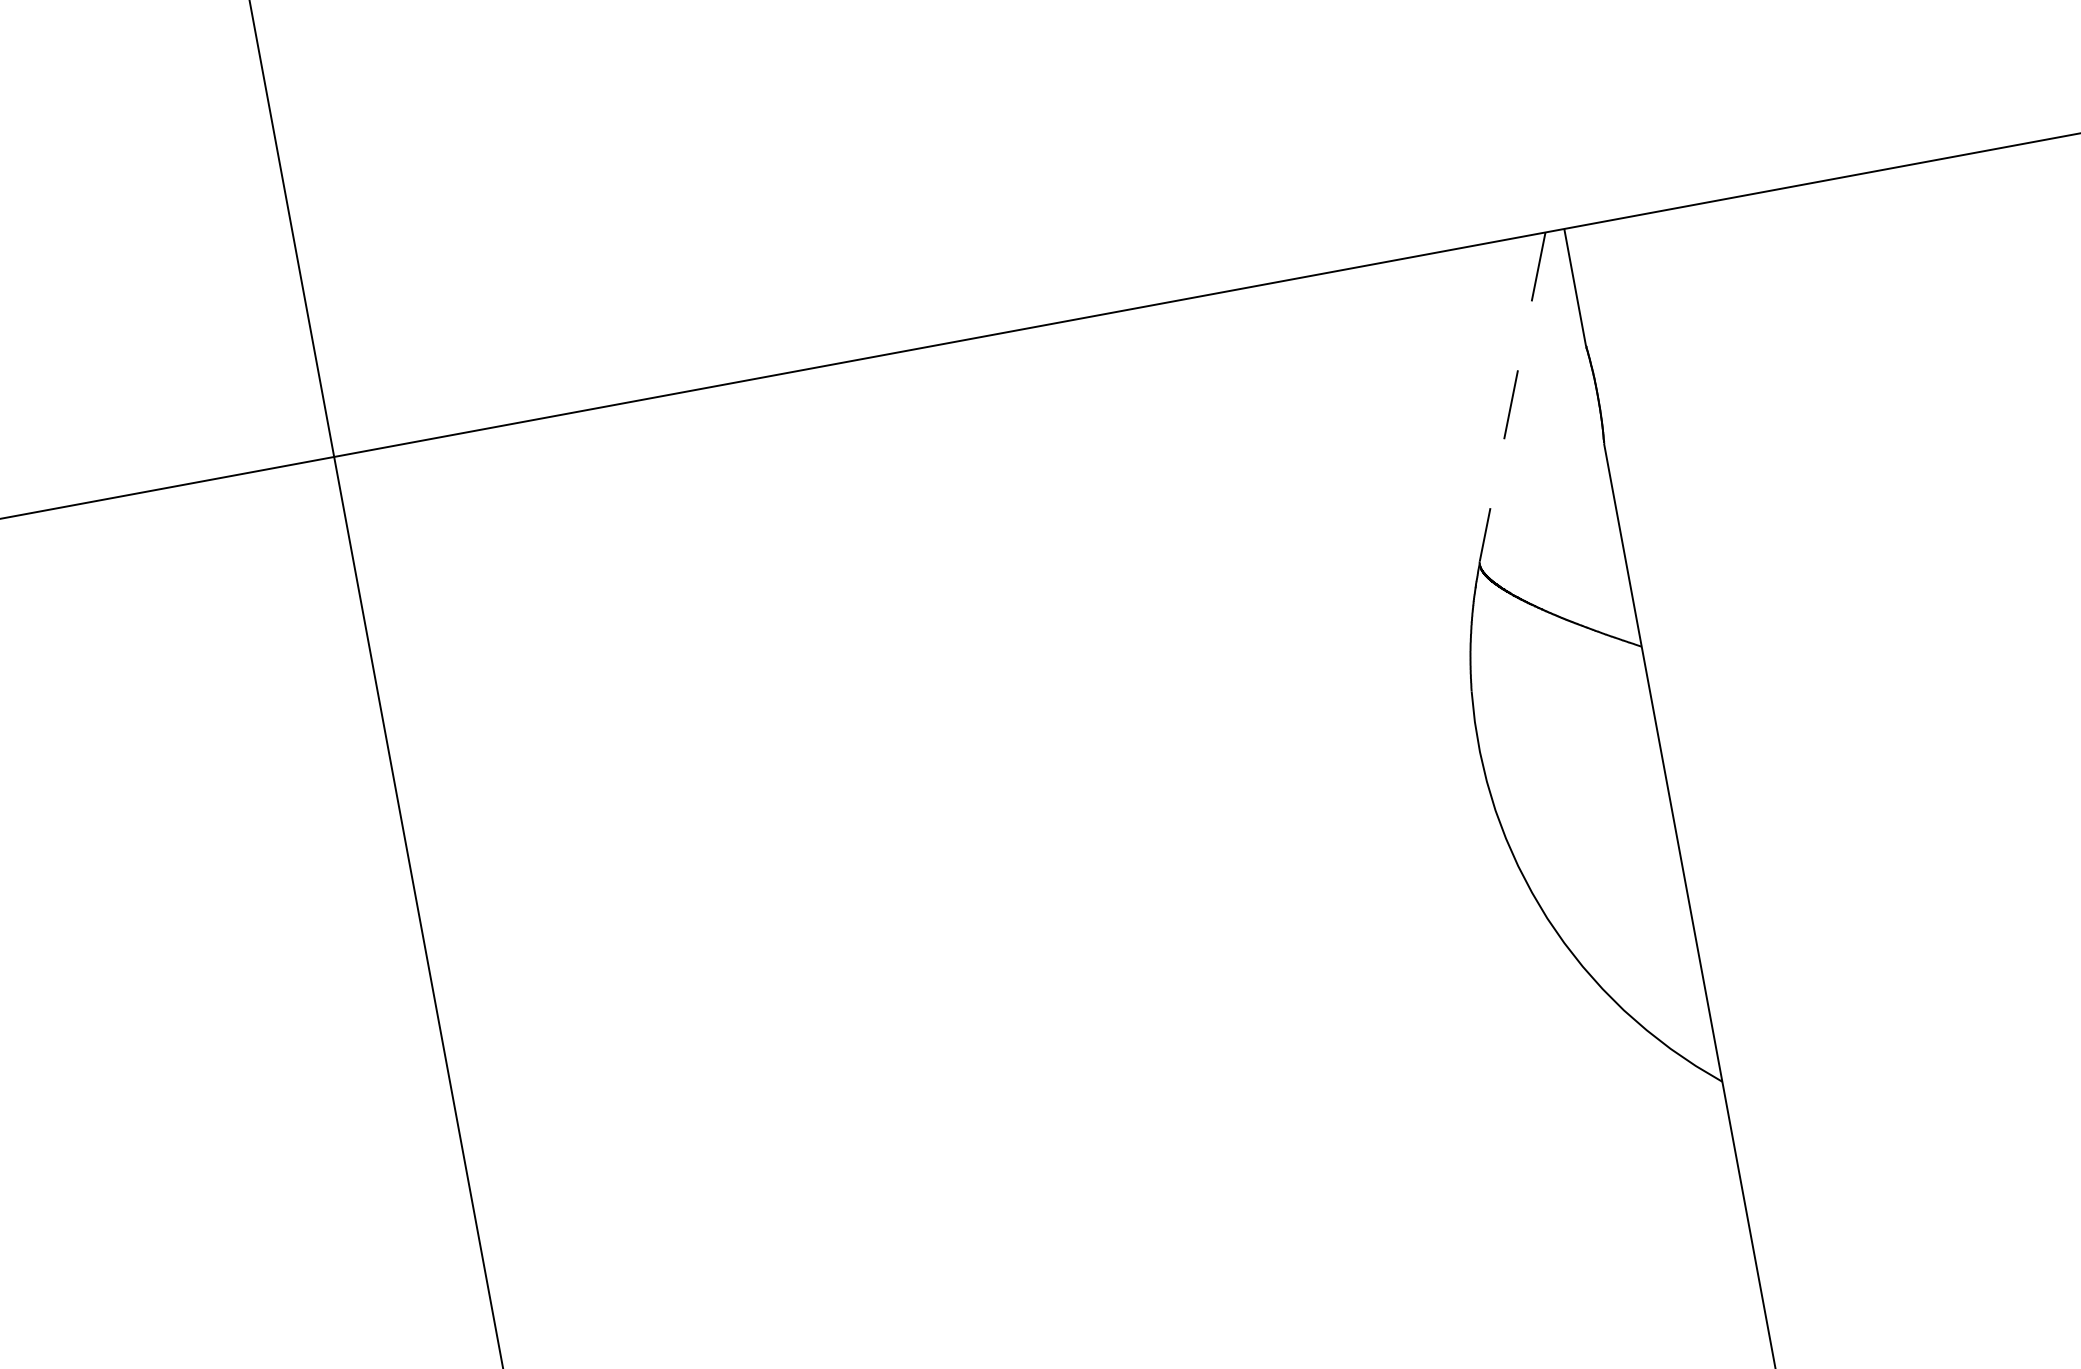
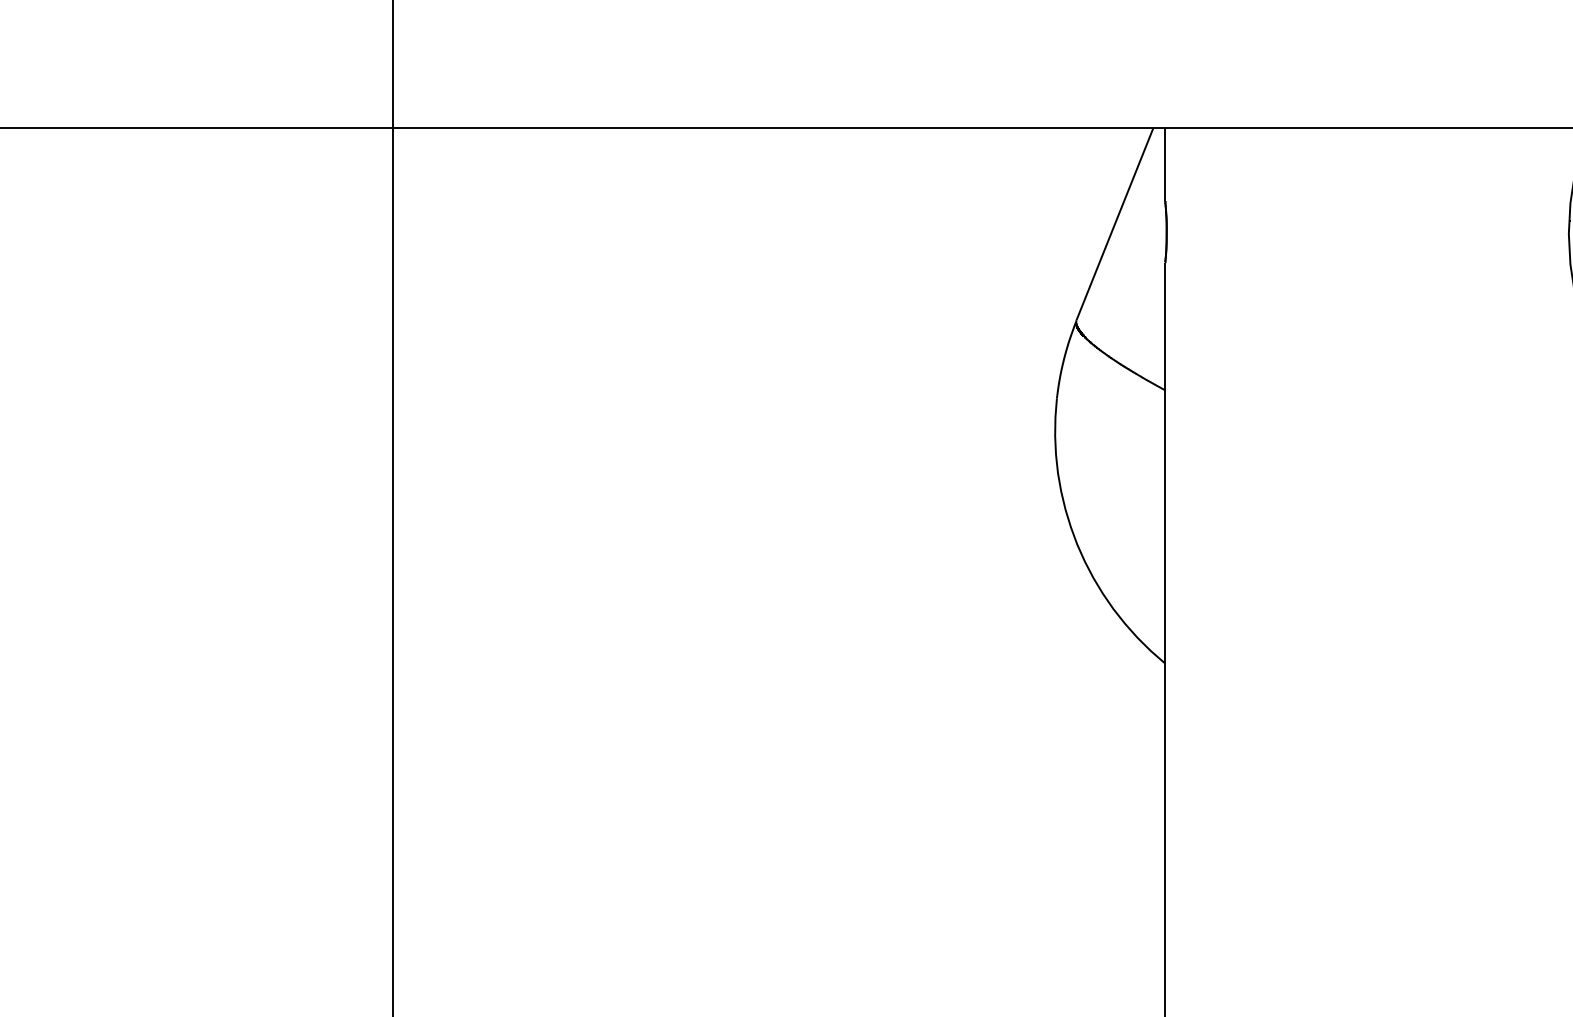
line: (1512, 397) -> (1114, 224), dashed -> solid

